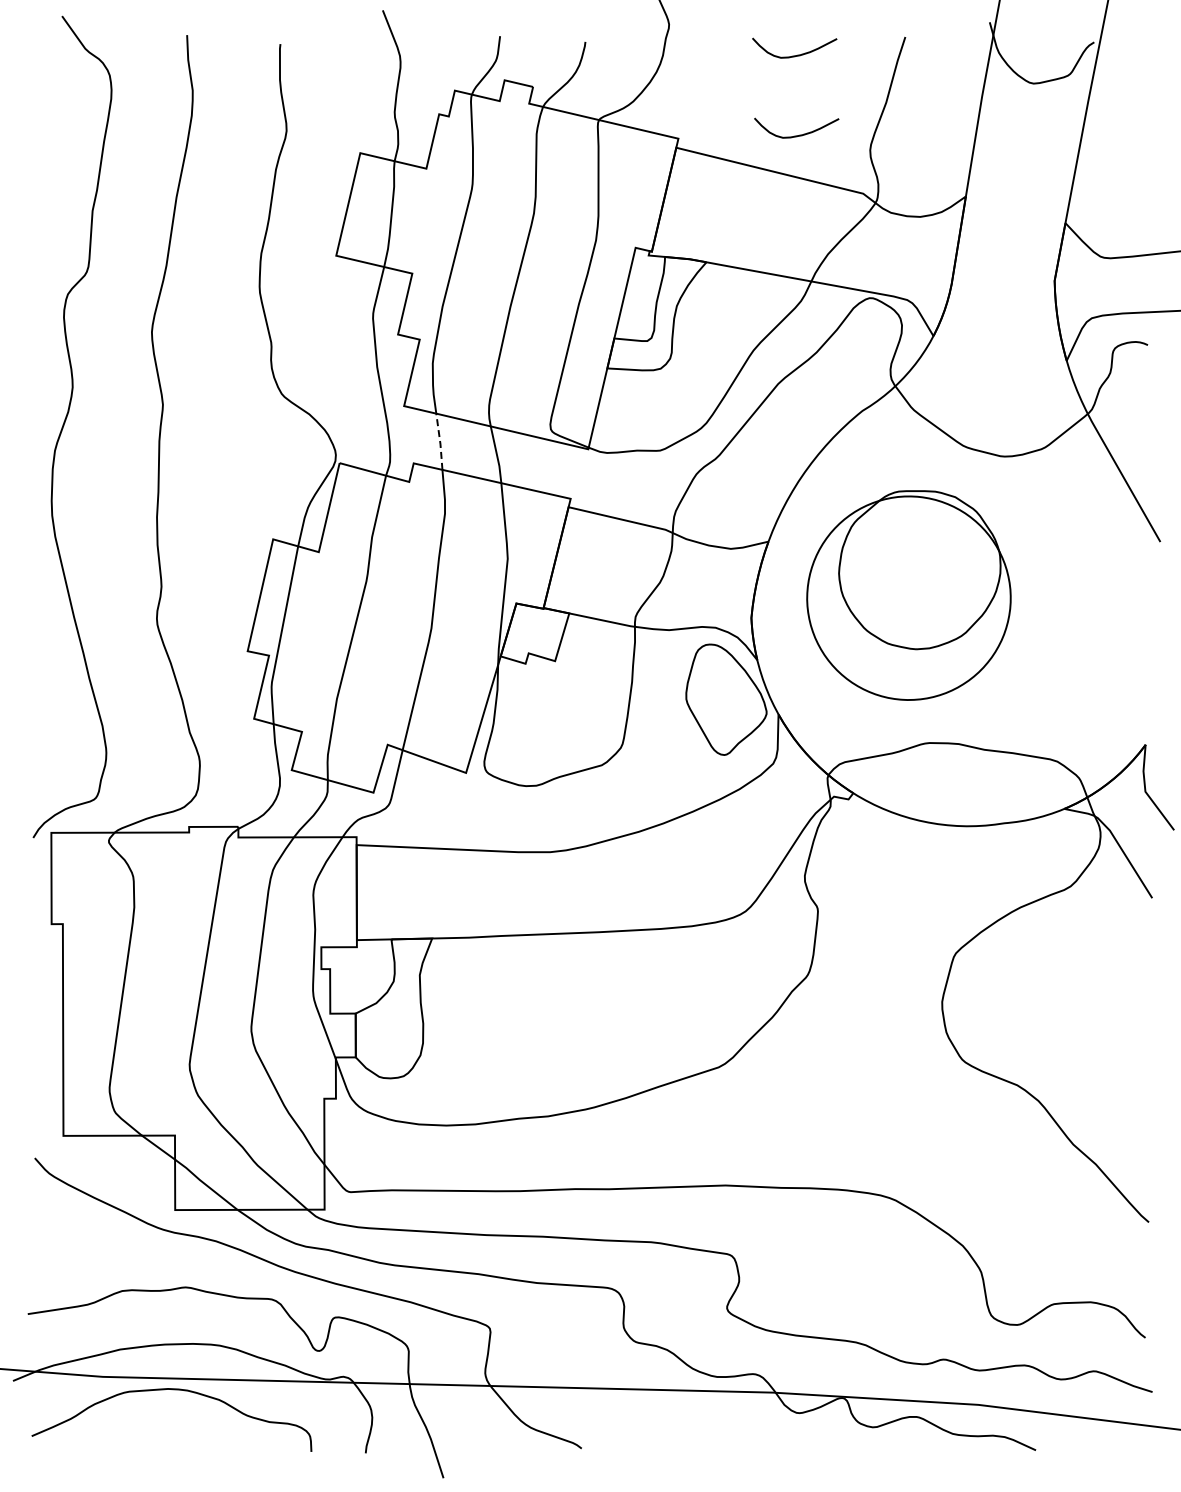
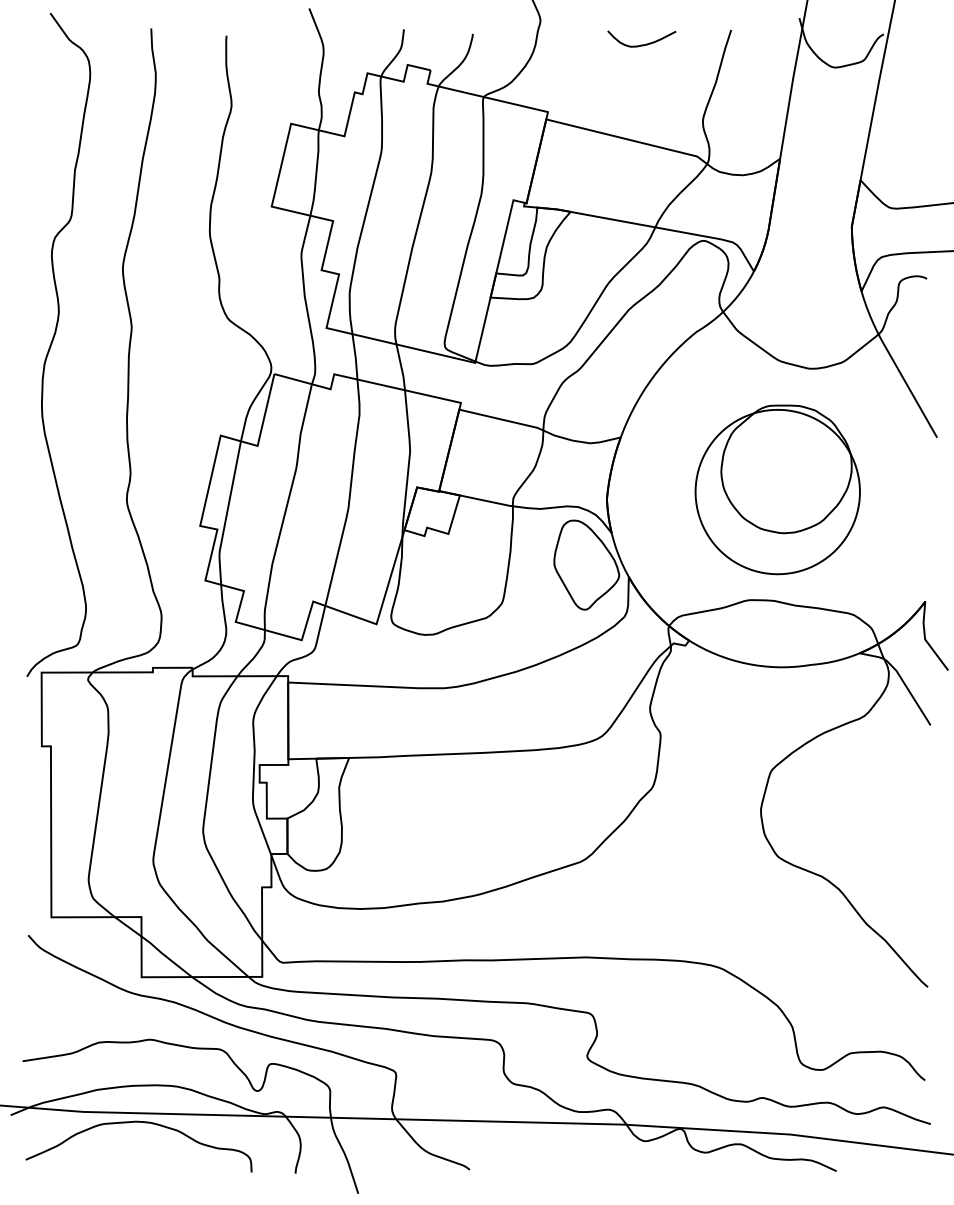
curve: (799, 134) -> (645, 108), removed
line: (440, 442) -> (355, 357), dashed -> solid
part: (908, 595) -> (777, 489), moved

